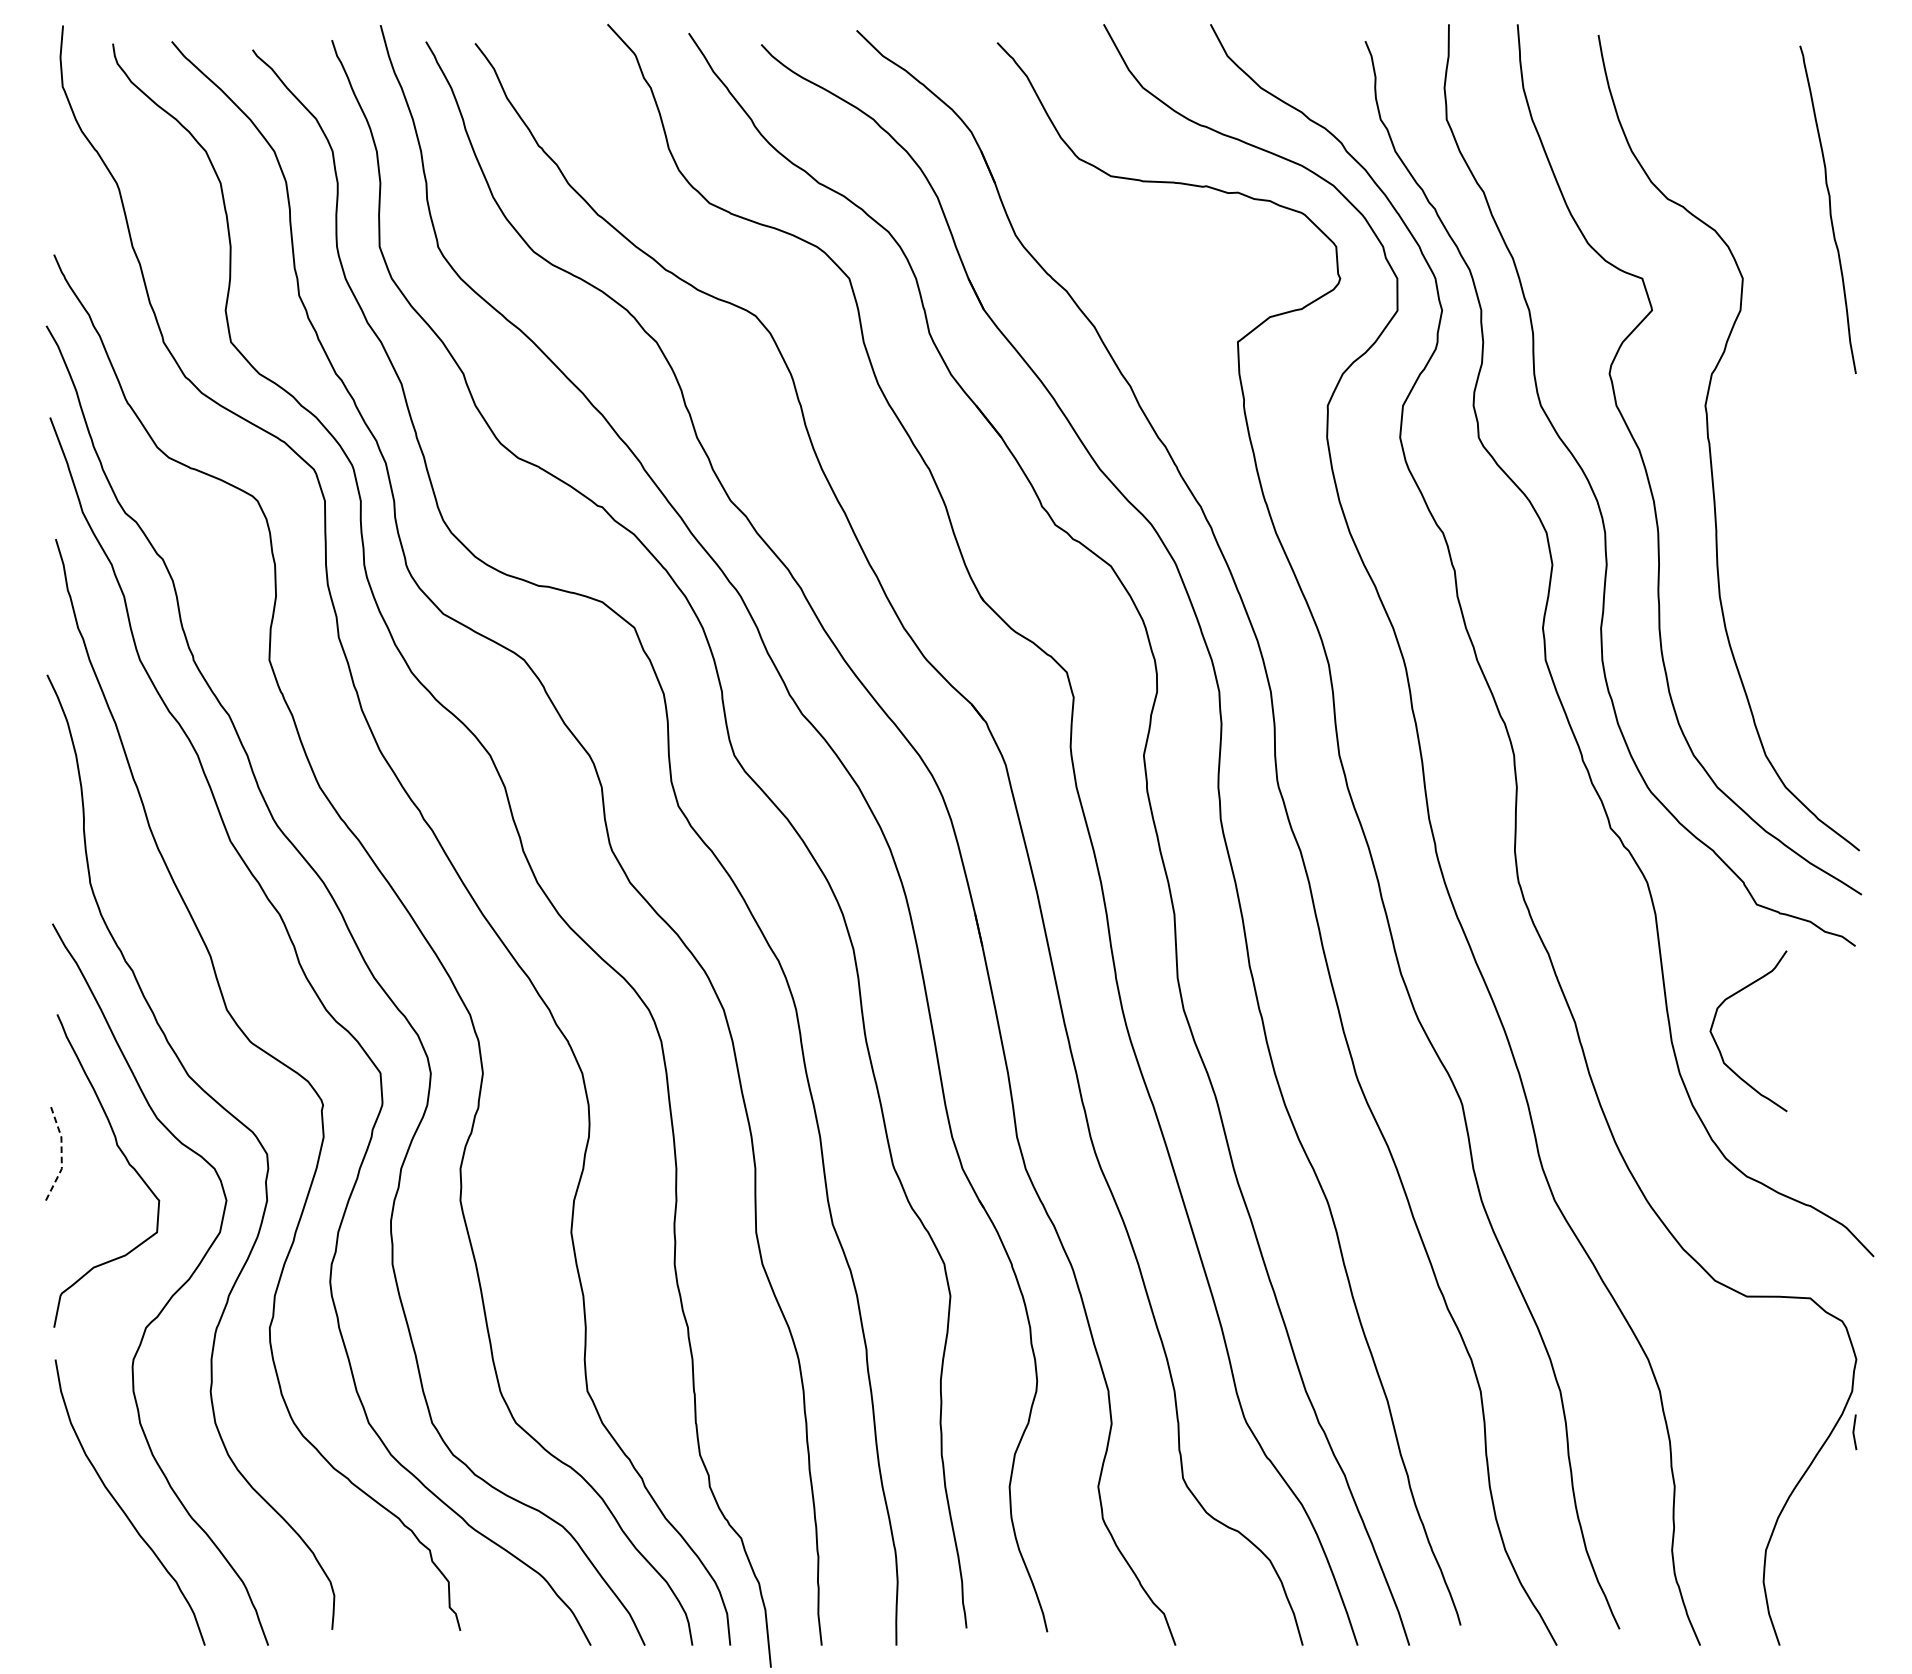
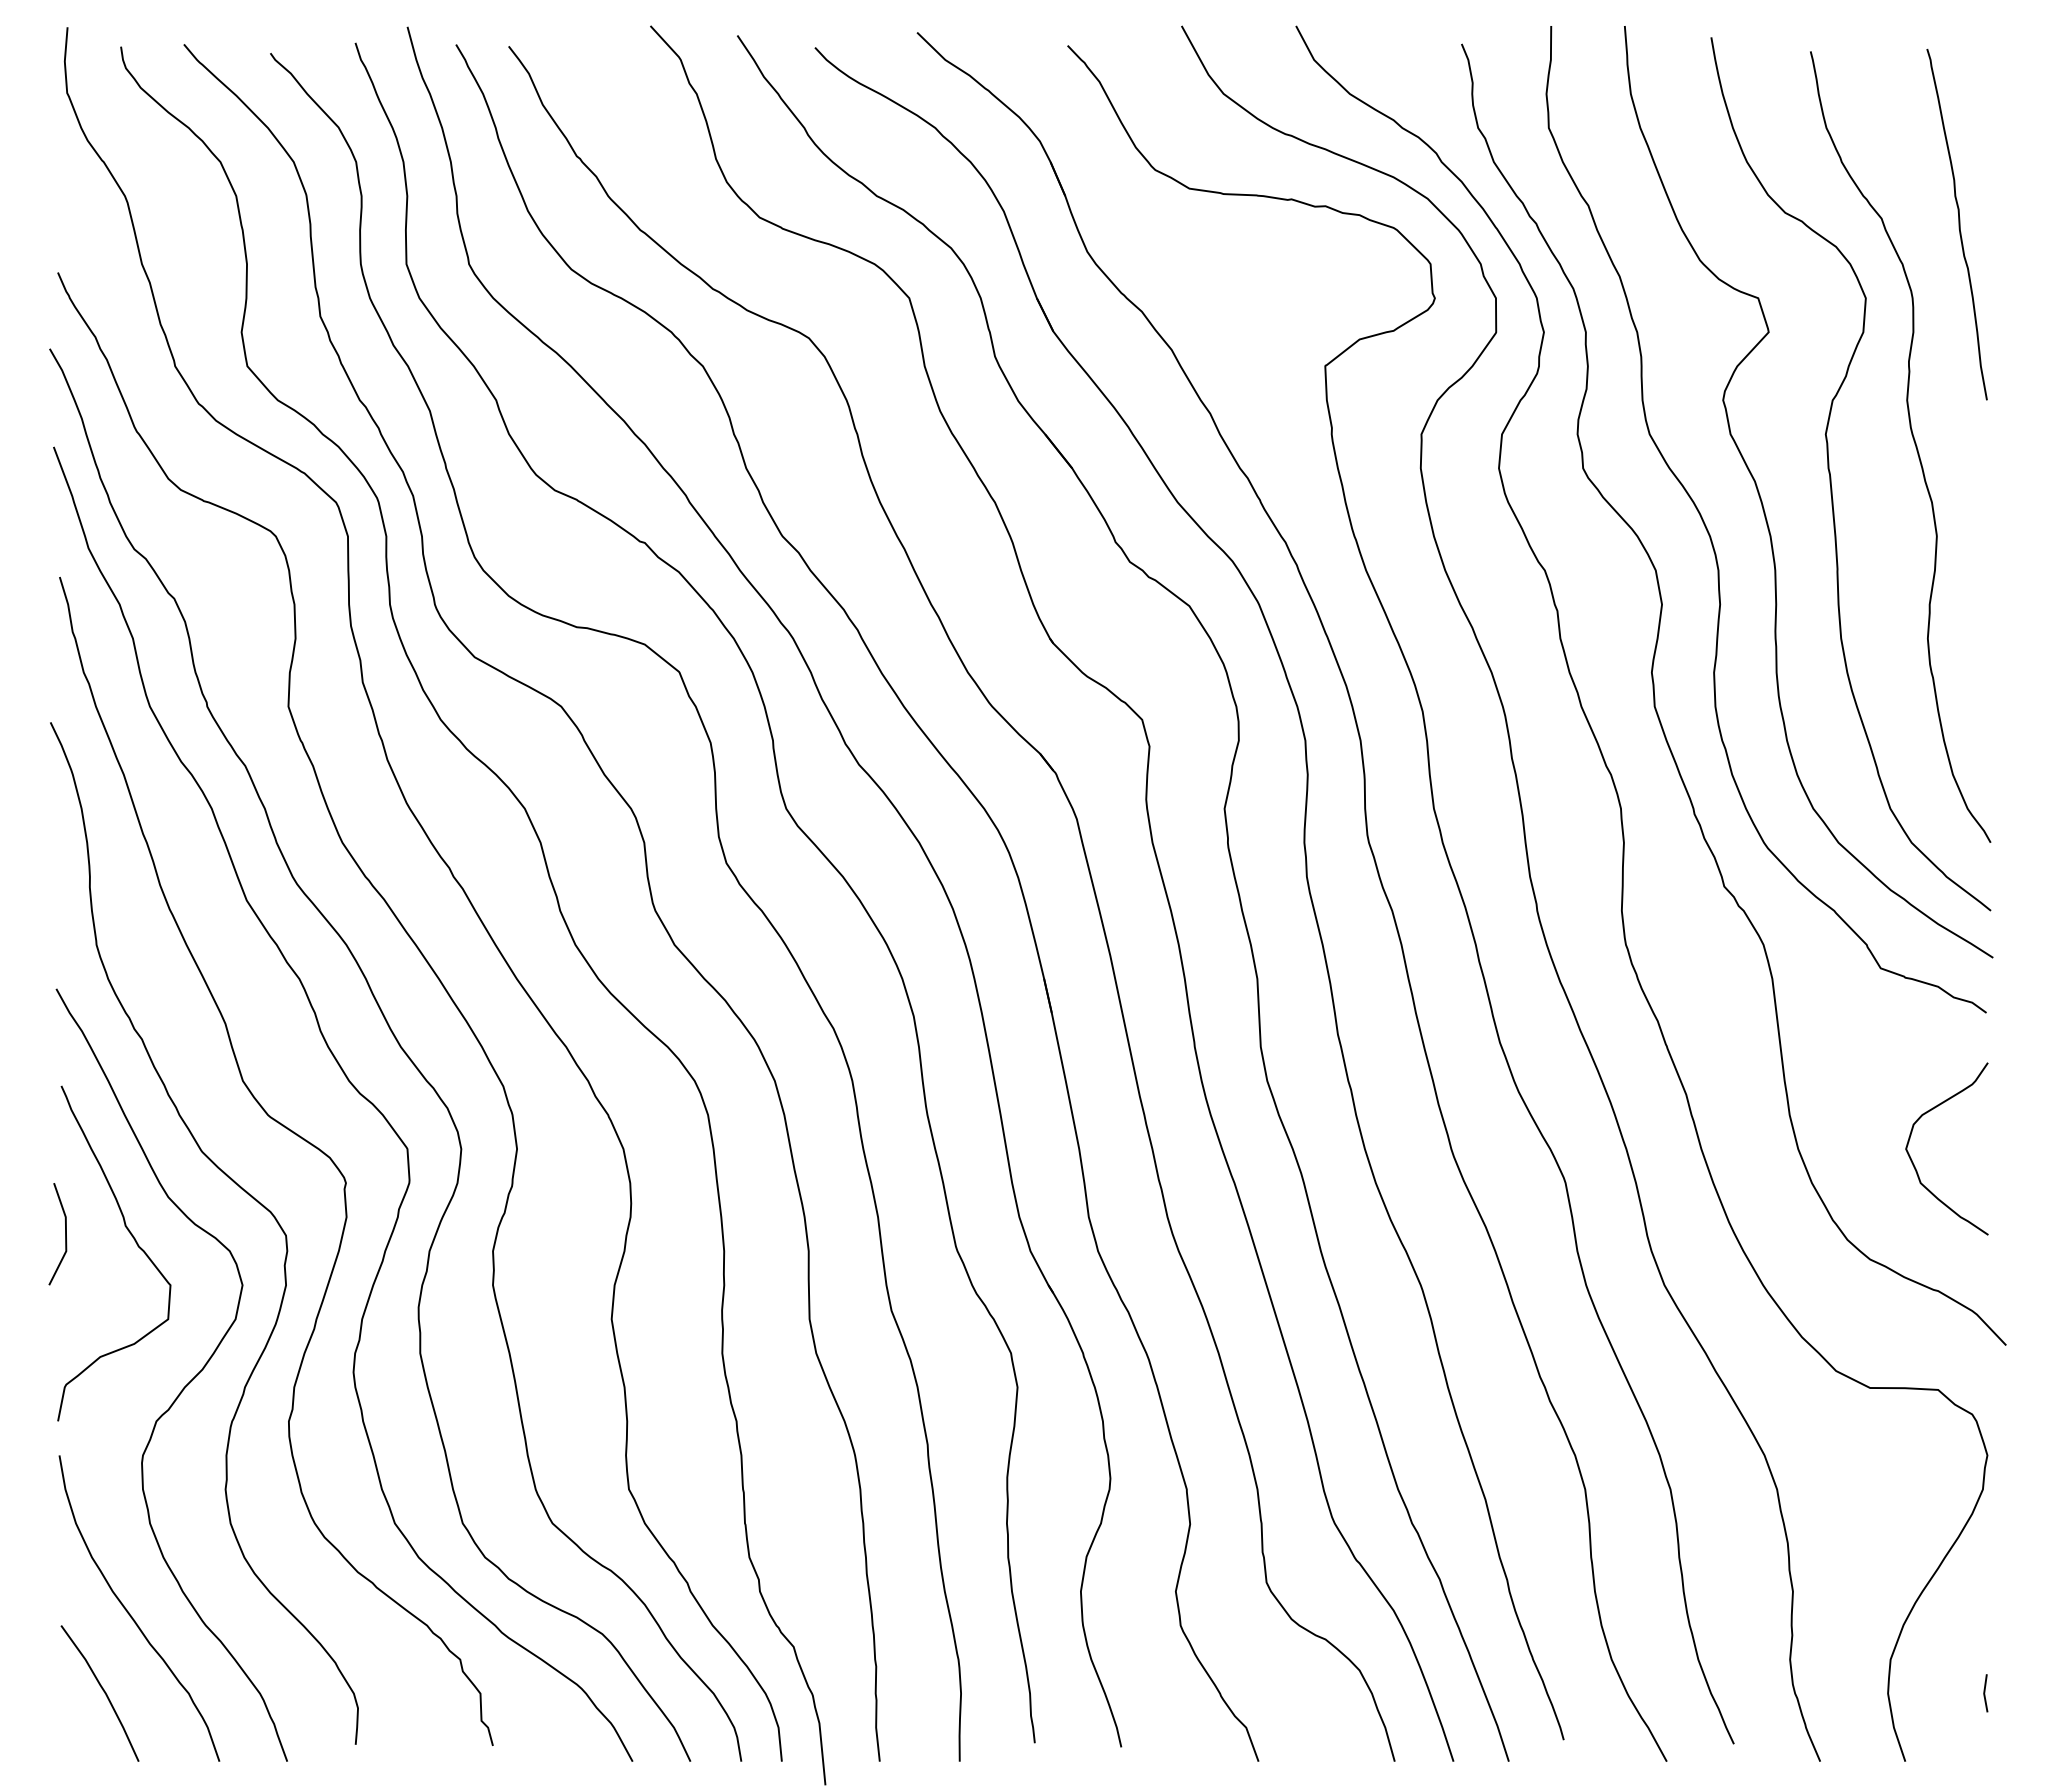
curve: (1787, 412) -> (1913, 441), added
curve: (1718, 1045) -> (1914, 1164), moved
line: (62, 1153) -> (66, 1234), dashed -> solid
line: (1854, 1432) -> (1985, 1693), moved
curve: (95, 1579) -> (102, 1690), added

